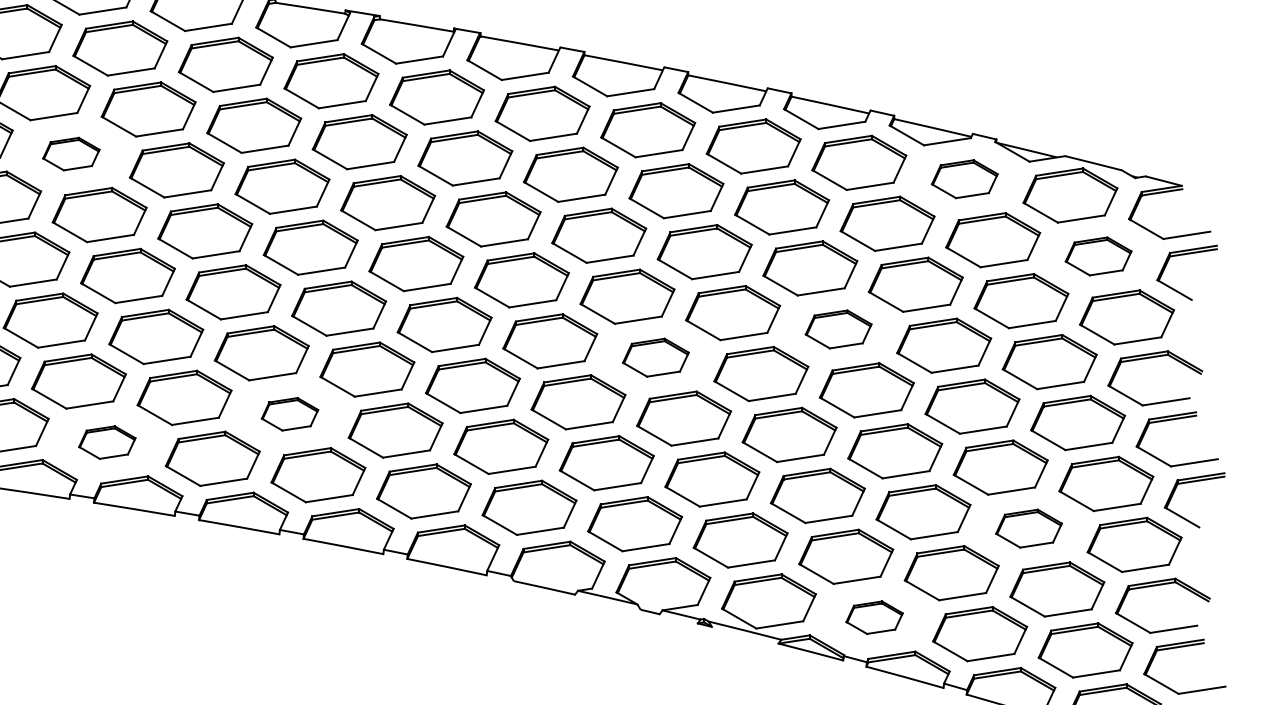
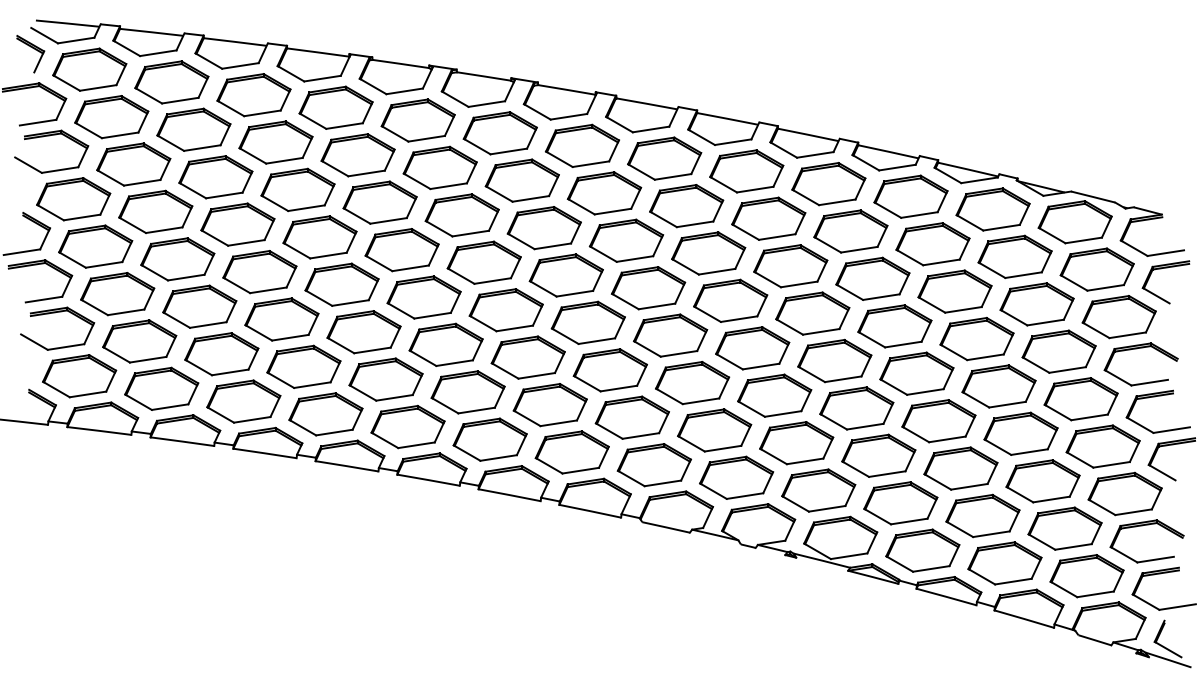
part: (70, 153) -> (297, 189), size x1.67
part: (964, 179) -> (992, 209), size x1.43
part: (1097, 256) -> (1096, 269), size x1.43
part: (838, 329) -> (894, 326), size x1.43
part: (655, 357) -> (752, 348), size x1.43
part: (289, 414) -> (467, 392), size x1.67
part: (106, 442) -> (325, 414), size x1.67
part: (1028, 528) -> (1042, 481), size x1.43
part: (874, 617) -> (922, 550), size x1.67

